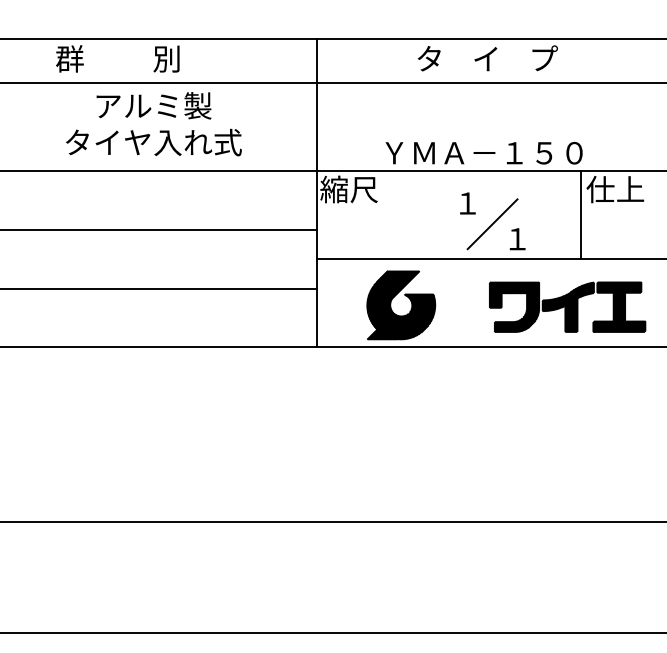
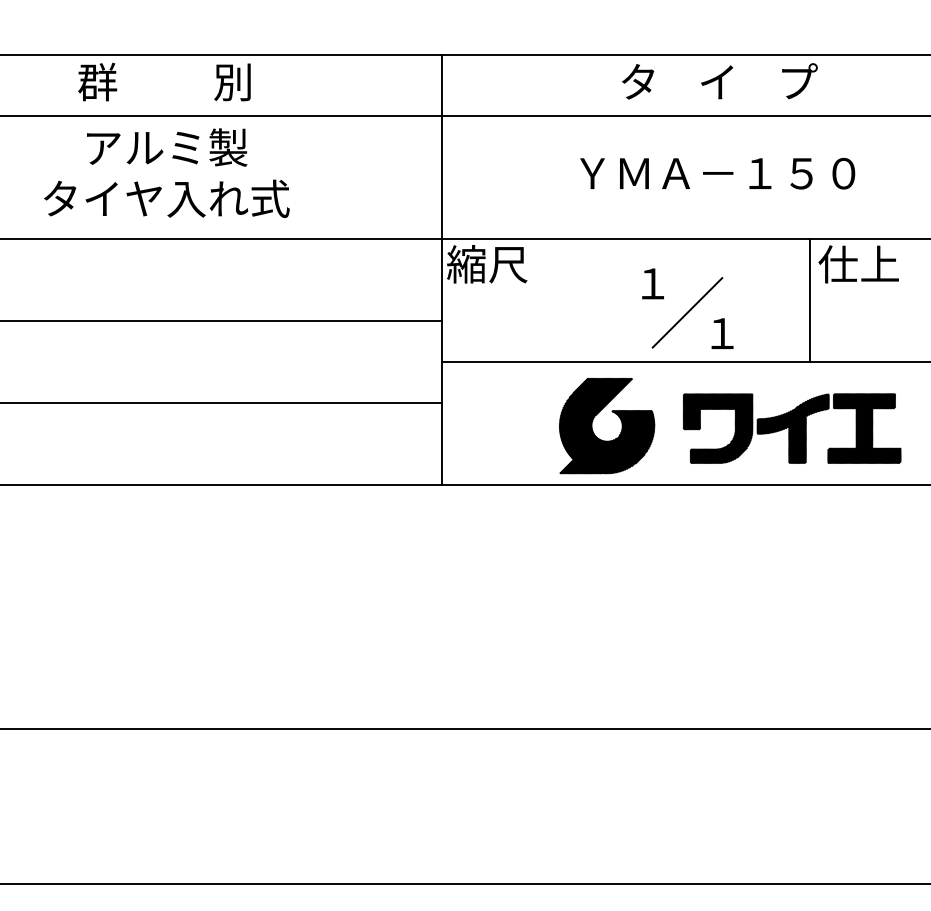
text: (487, 58) -> (719, 81), moved
text: (153, 123) -> (166, 172), moved
text: (483, 153) -> (717, 173), moved
part: (411, 305) -> (621, 426), moved

